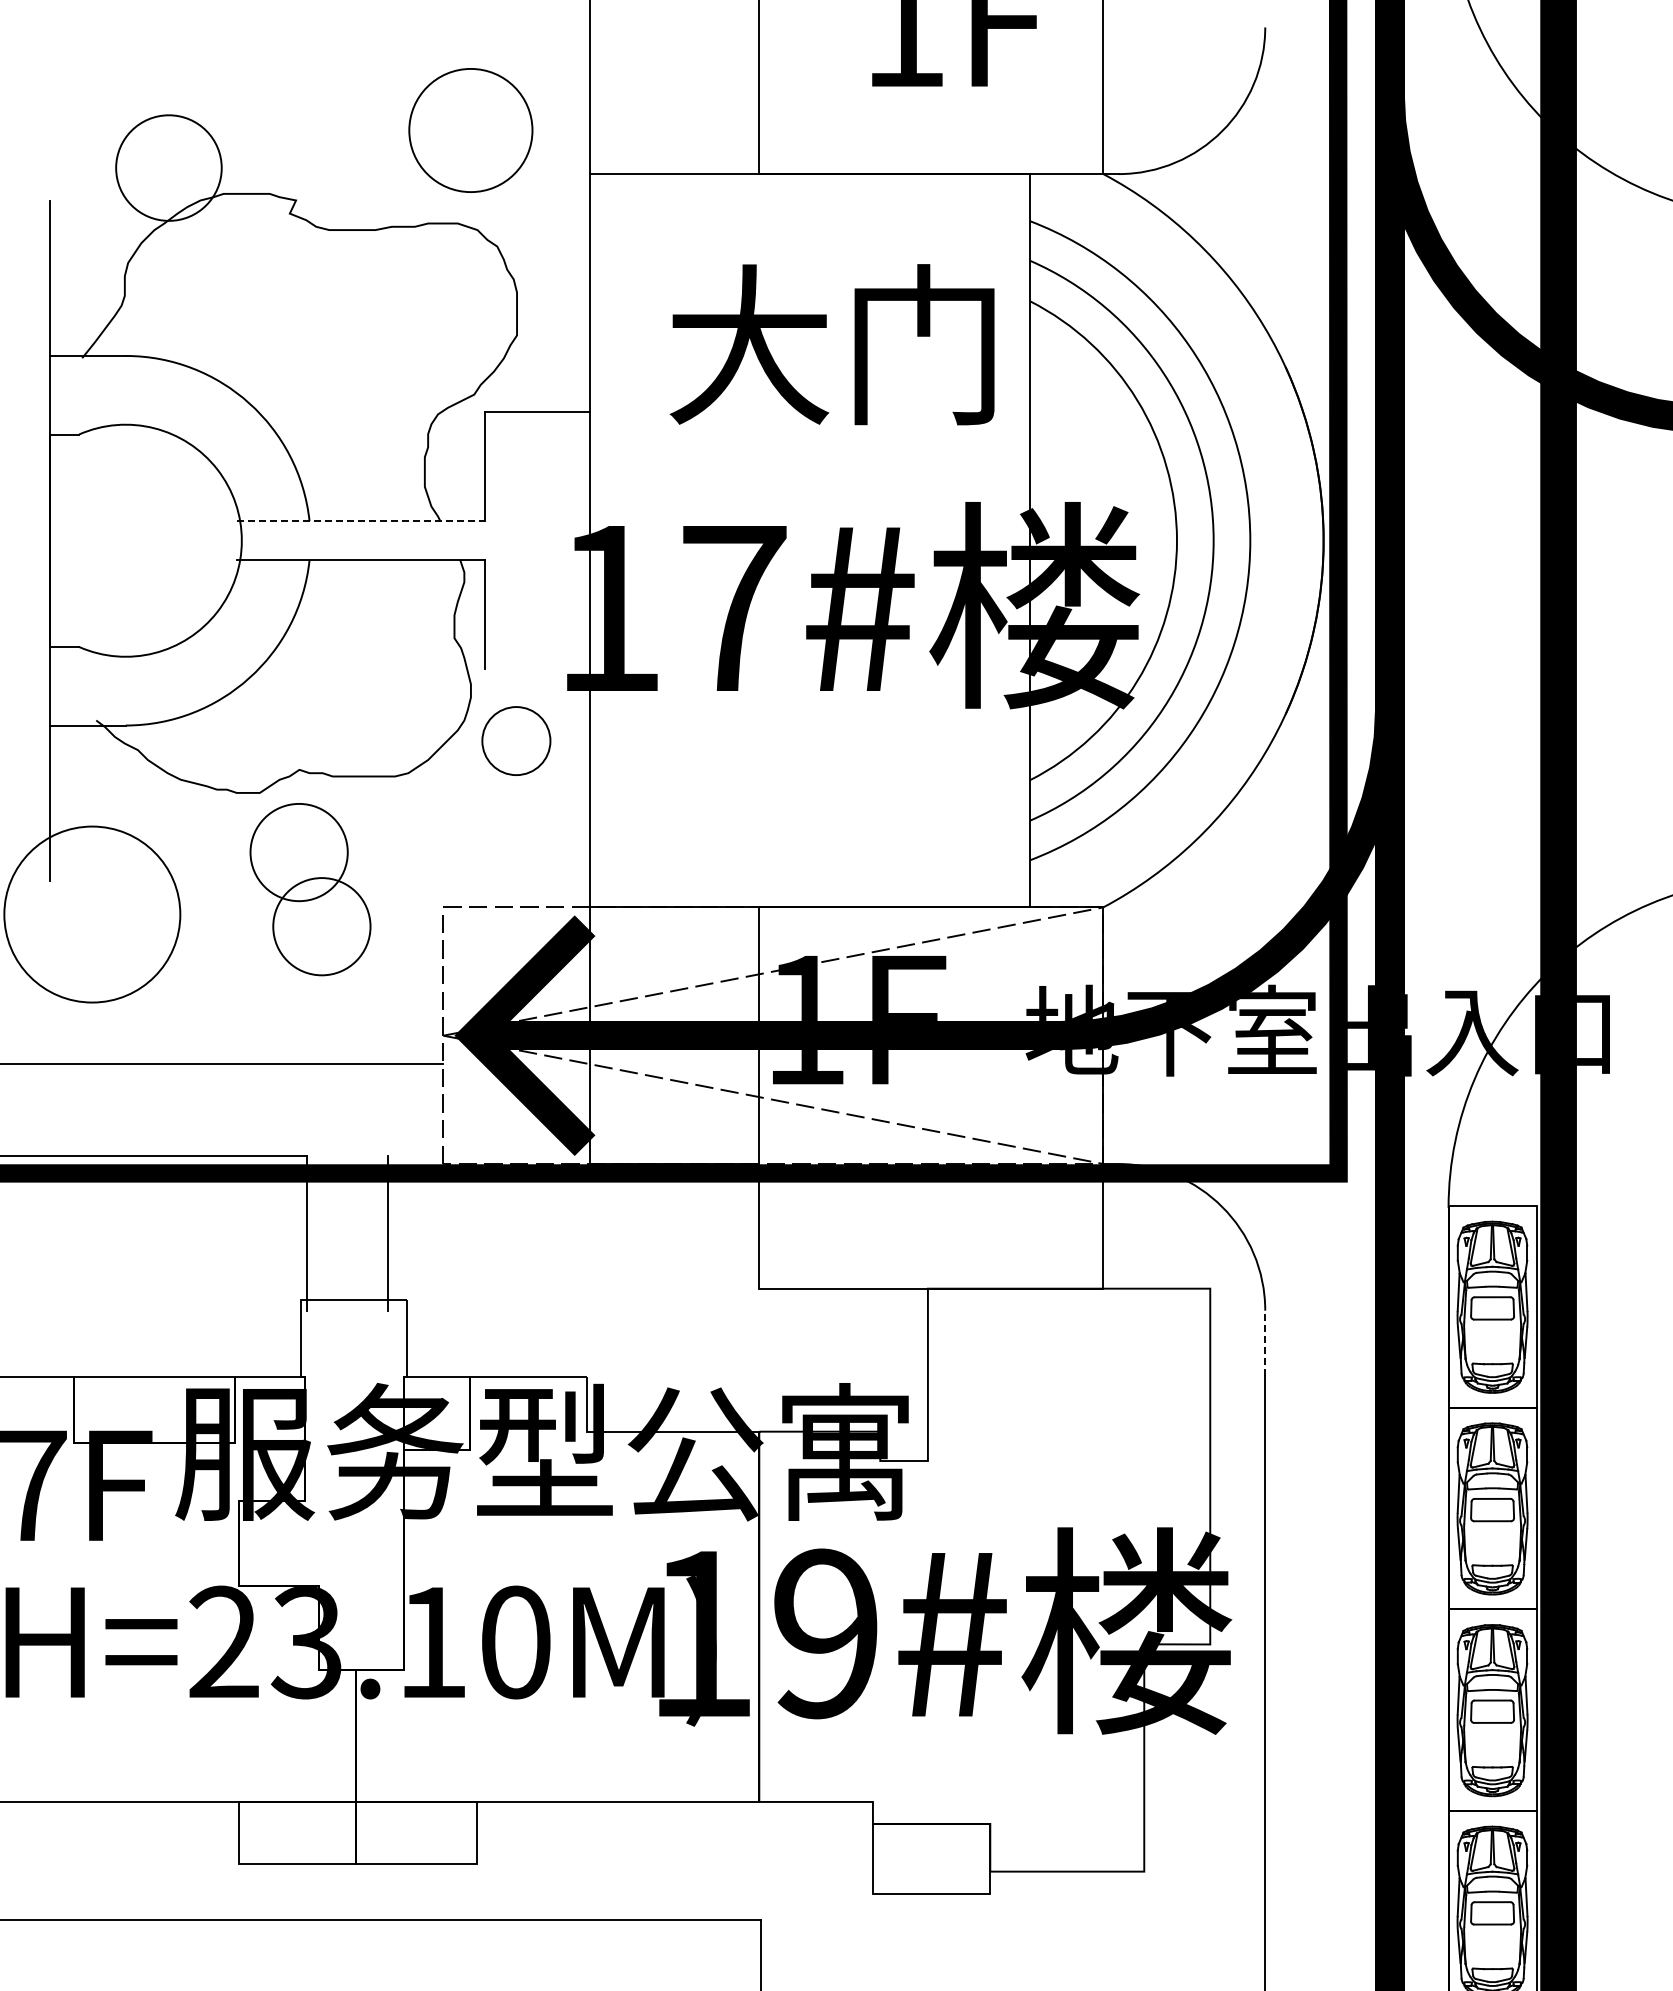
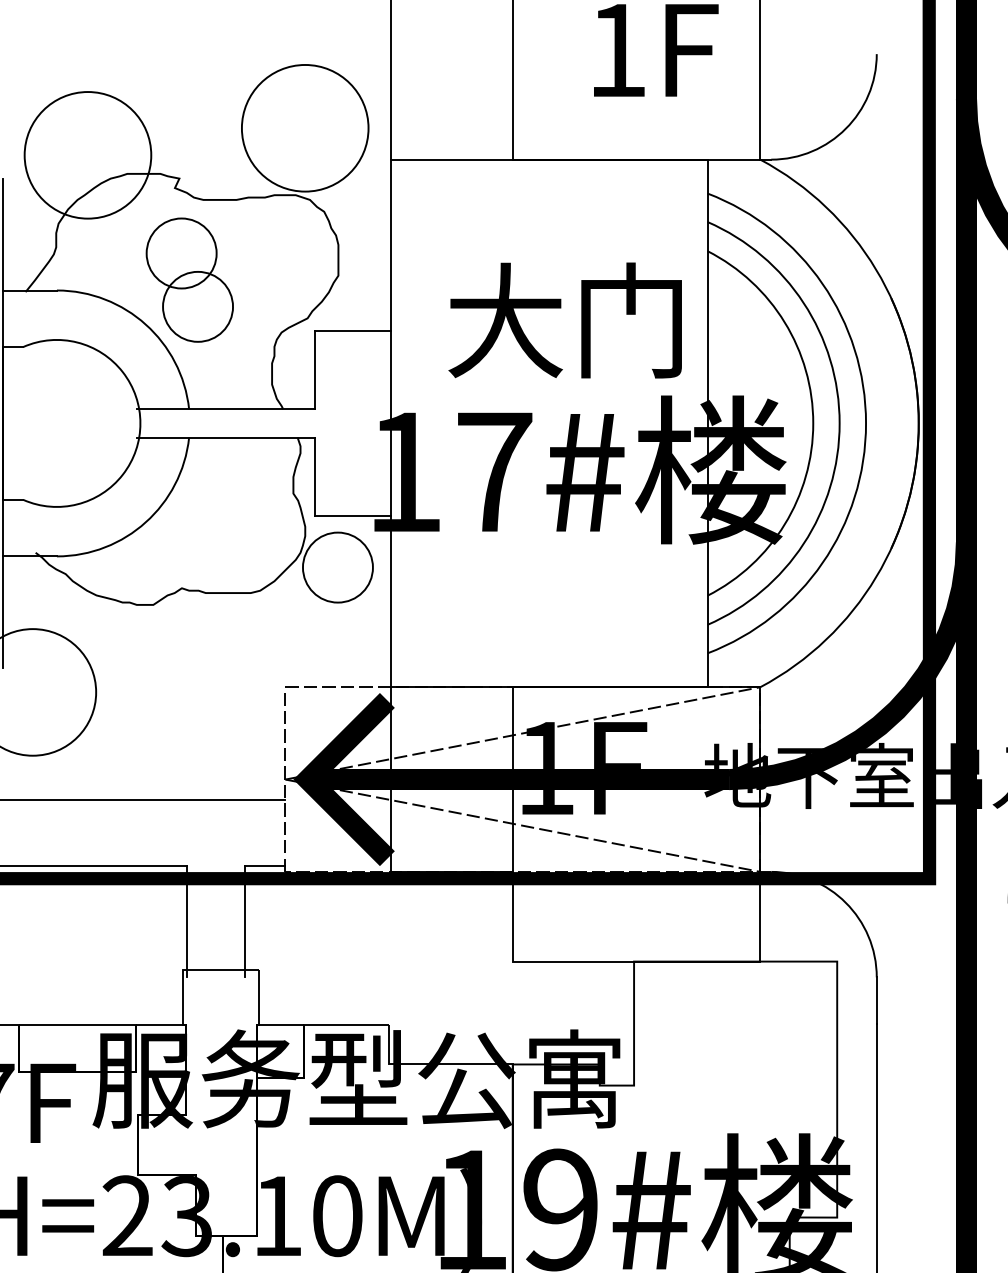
circle: (470, 130) -> (304, 128), size x1.43
circle: (168, 168) -> (87, 155), size x1.67
text: (831, 344) -> (564, 320), moved
line: (361, 521) -> (226, 409), dashed -> solid
line: (537, 669) -> (353, 516), added
circle: (516, 740) -> (338, 567), size x1.43
part: (310, 889) -> (189, 280), moved
line: (415, 1155) -> (265, 865), added
line: (1265, 1342) -> (876, 1000), dashed -> solid

